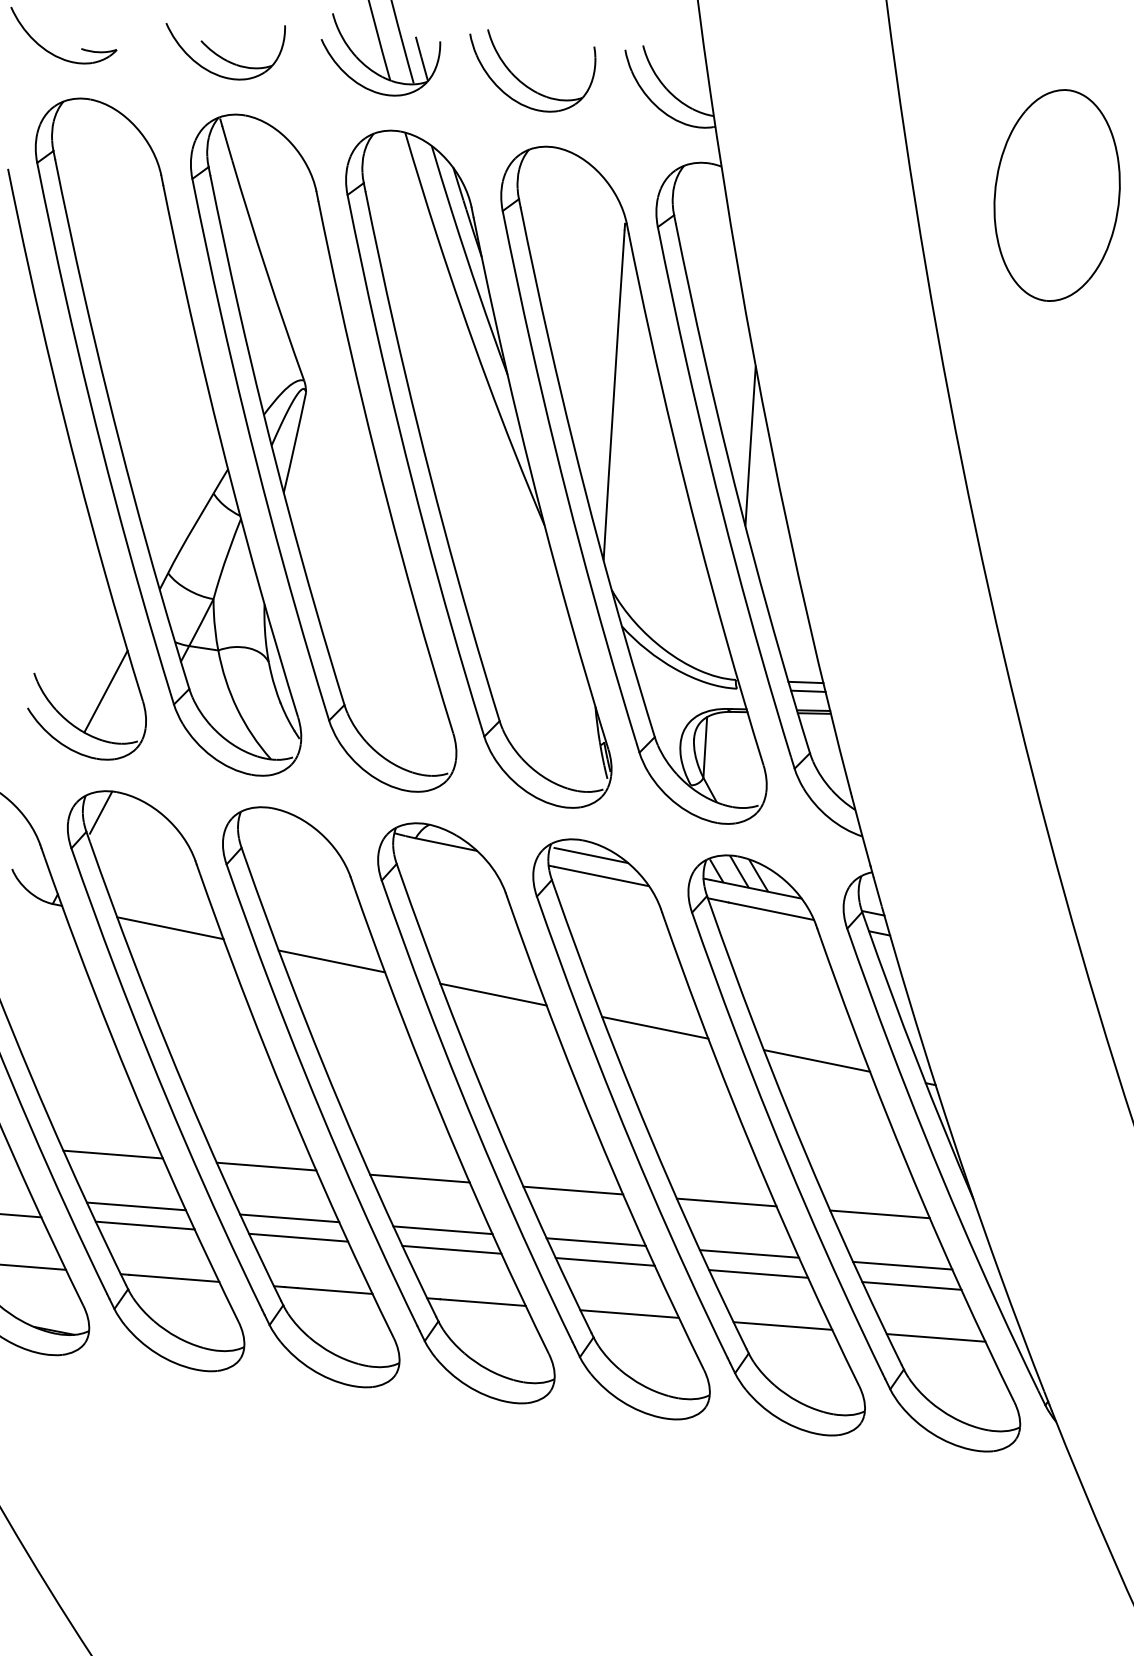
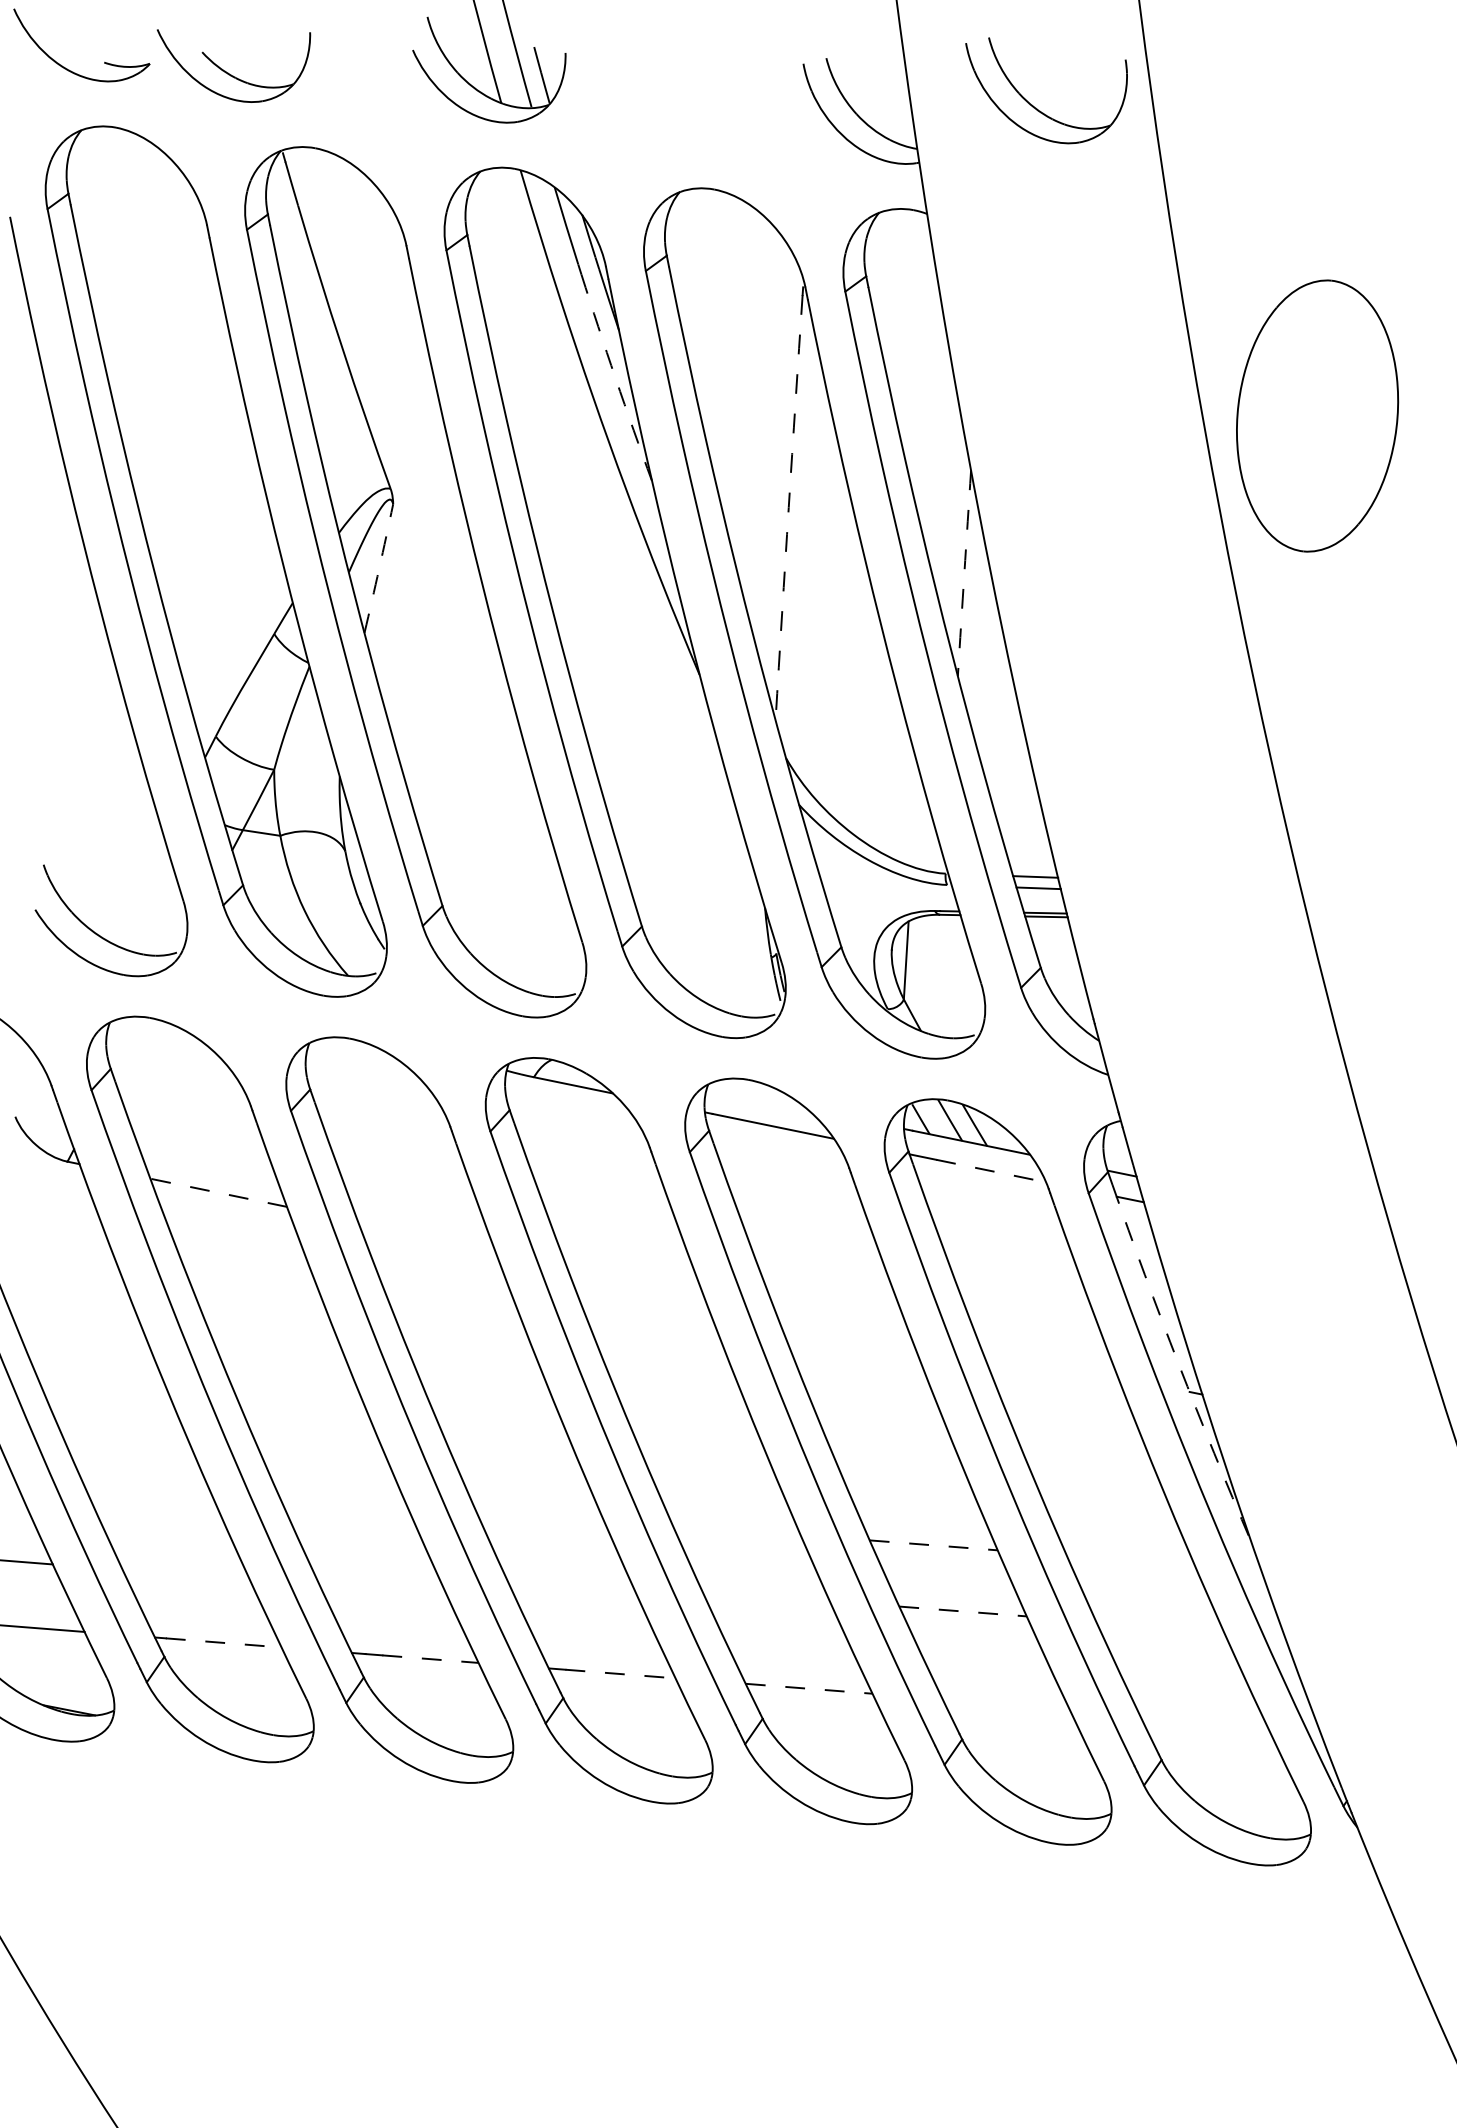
part: (221, 56) -> (228, 72), moved
part: (521, 81) -> (1032, 104), moved
part: (1057, 195) -> (1317, 415), moved
arc: (479, 294) -> (615, 378), solid -> dashed
arc: (613, 395) -> (788, 507), solid -> dashed
arc: (295, 442) -> (379, 568), solid -> dashed
arc: (750, 446) -> (964, 573), solid -> dashed
line: (105, 691) -> (135, 888), removed
line: (100, 812) -> (129, 1044), removed
line: (591, 854) -> (759, 1098), removed
line: (771, 911) -> (991, 1171), solid -> dashed
line: (170, 927) -> (218, 1192), solid -> dashed
line: (332, 961) -> (426, 1235), removed
line: (493, 994) -> (633, 1278), removed
line: (654, 1027) -> (841, 1320), removed
line: (816, 1061) -> (1049, 1363), removed
arc: (917, 1061) -> (1178, 1364), solid -> dashed
line: (113, 1154) -> (145, 1483), removed
line: (266, 1166) -> (342, 1499), removed
line: (419, 1178) -> (539, 1514), removed
line: (573, 1190) -> (736, 1530), removed
line: (727, 1202) -> (934, 1545), solid -> dashed
line: (135, 1206) -> (174, 1550), removed
line: (879, 1214) -> (1130, 1560), removed
line: (289, 1218) -> (371, 1565), removed
line: (145, 1225) -> (186, 1575), removed
line: (442, 1229) -> (568, 1580), removed
line: (298, 1237) -> (383, 1590), removed
line: (595, 1242) -> (765, 1596), removed
line: (451, 1250) -> (580, 1606), removed
line: (749, 1253) -> (963, 1611), solid -> dashed
line: (605, 1261) -> (777, 1621), removed
line: (902, 1265) -> (1159, 1626), removed
line: (758, 1274) -> (974, 1637), removed
line: (174, 1278) -> (224, 1642), solid -> dashed
line: (911, 1285) -> (1171, 1652), removed
line: (335, 1291) -> (430, 1659), solid -> dashed
line: (482, 1302) -> (620, 1674), solid -> dashed
line: (630, 1313) -> (809, 1688), solid -> dashed
line: (782, 1326) -> (1005, 1704), removed
line: (935, 1337) -> (1202, 1719), removed

